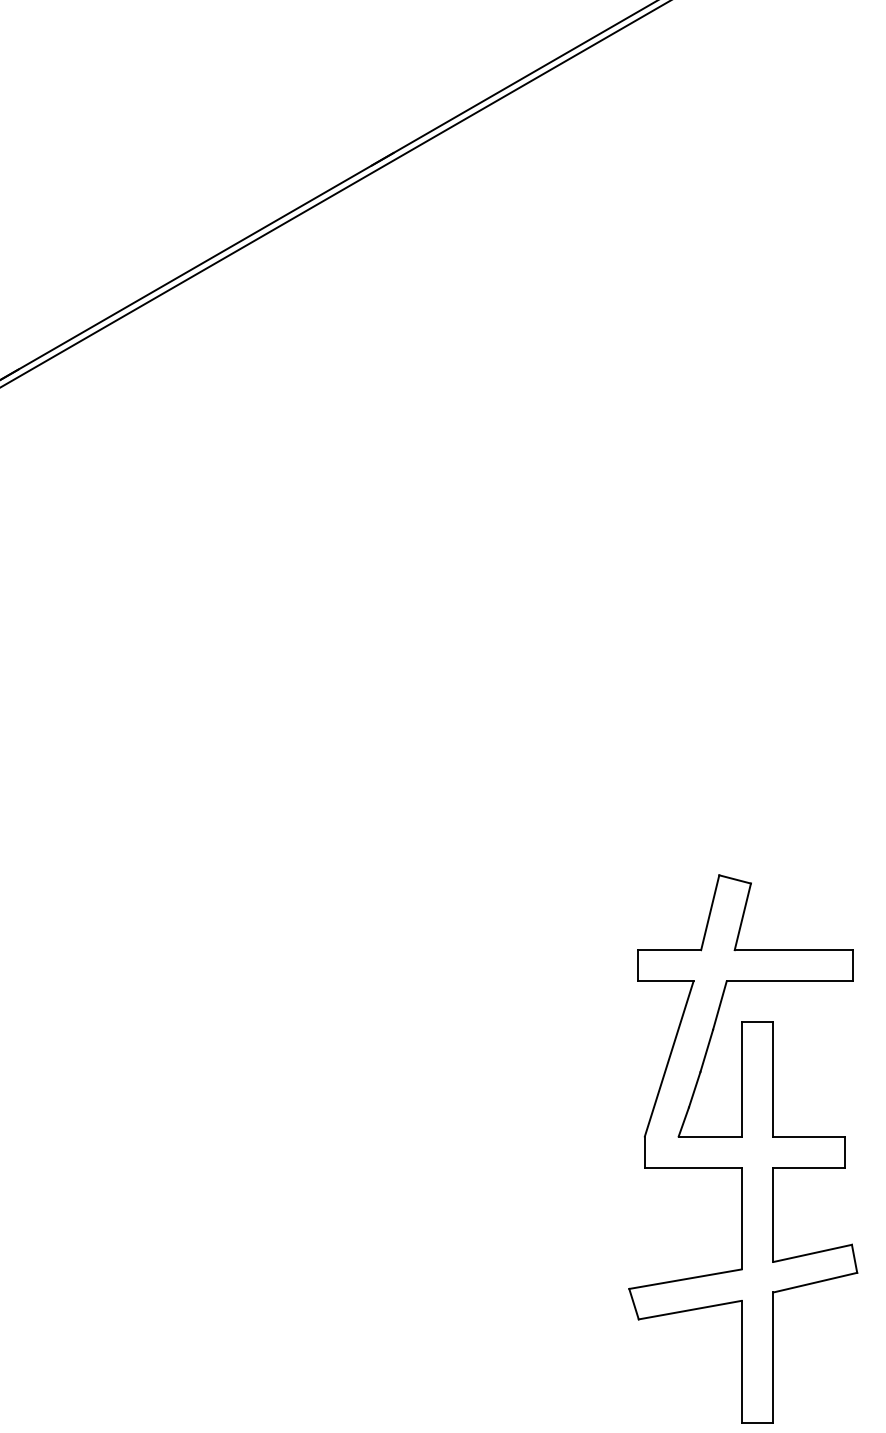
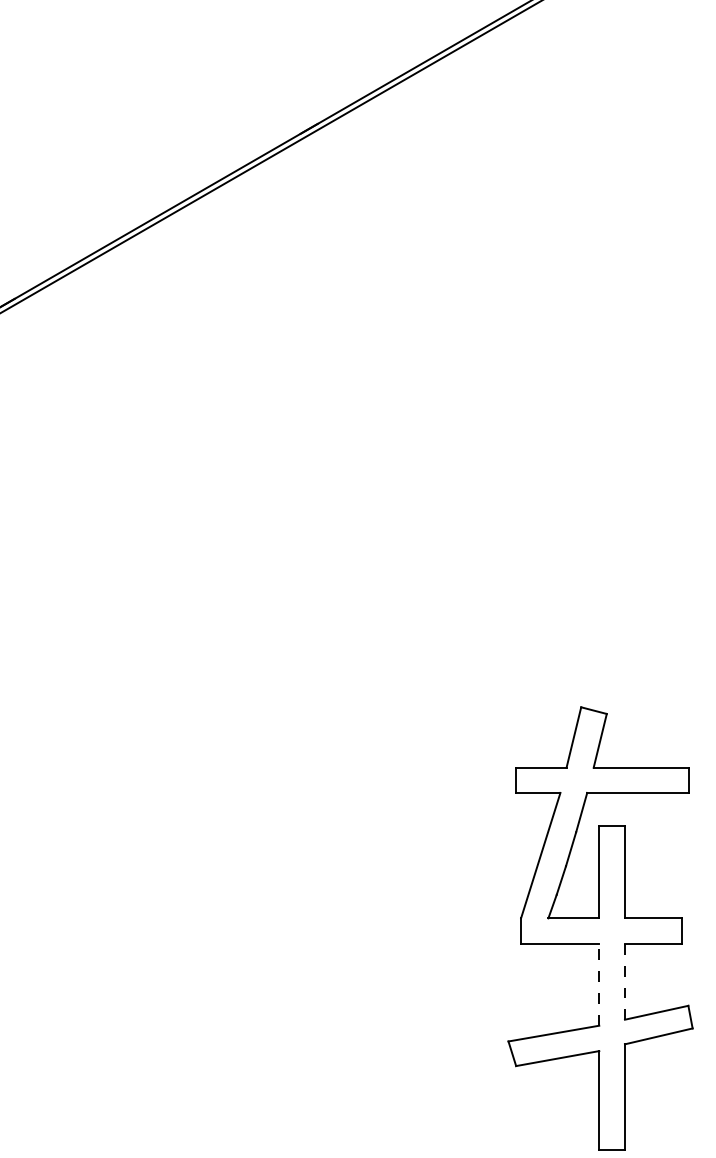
line: (772, 1214) -> (624, 981), solid -> dashed
line: (741, 1218) -> (599, 984), solid -> dashed

